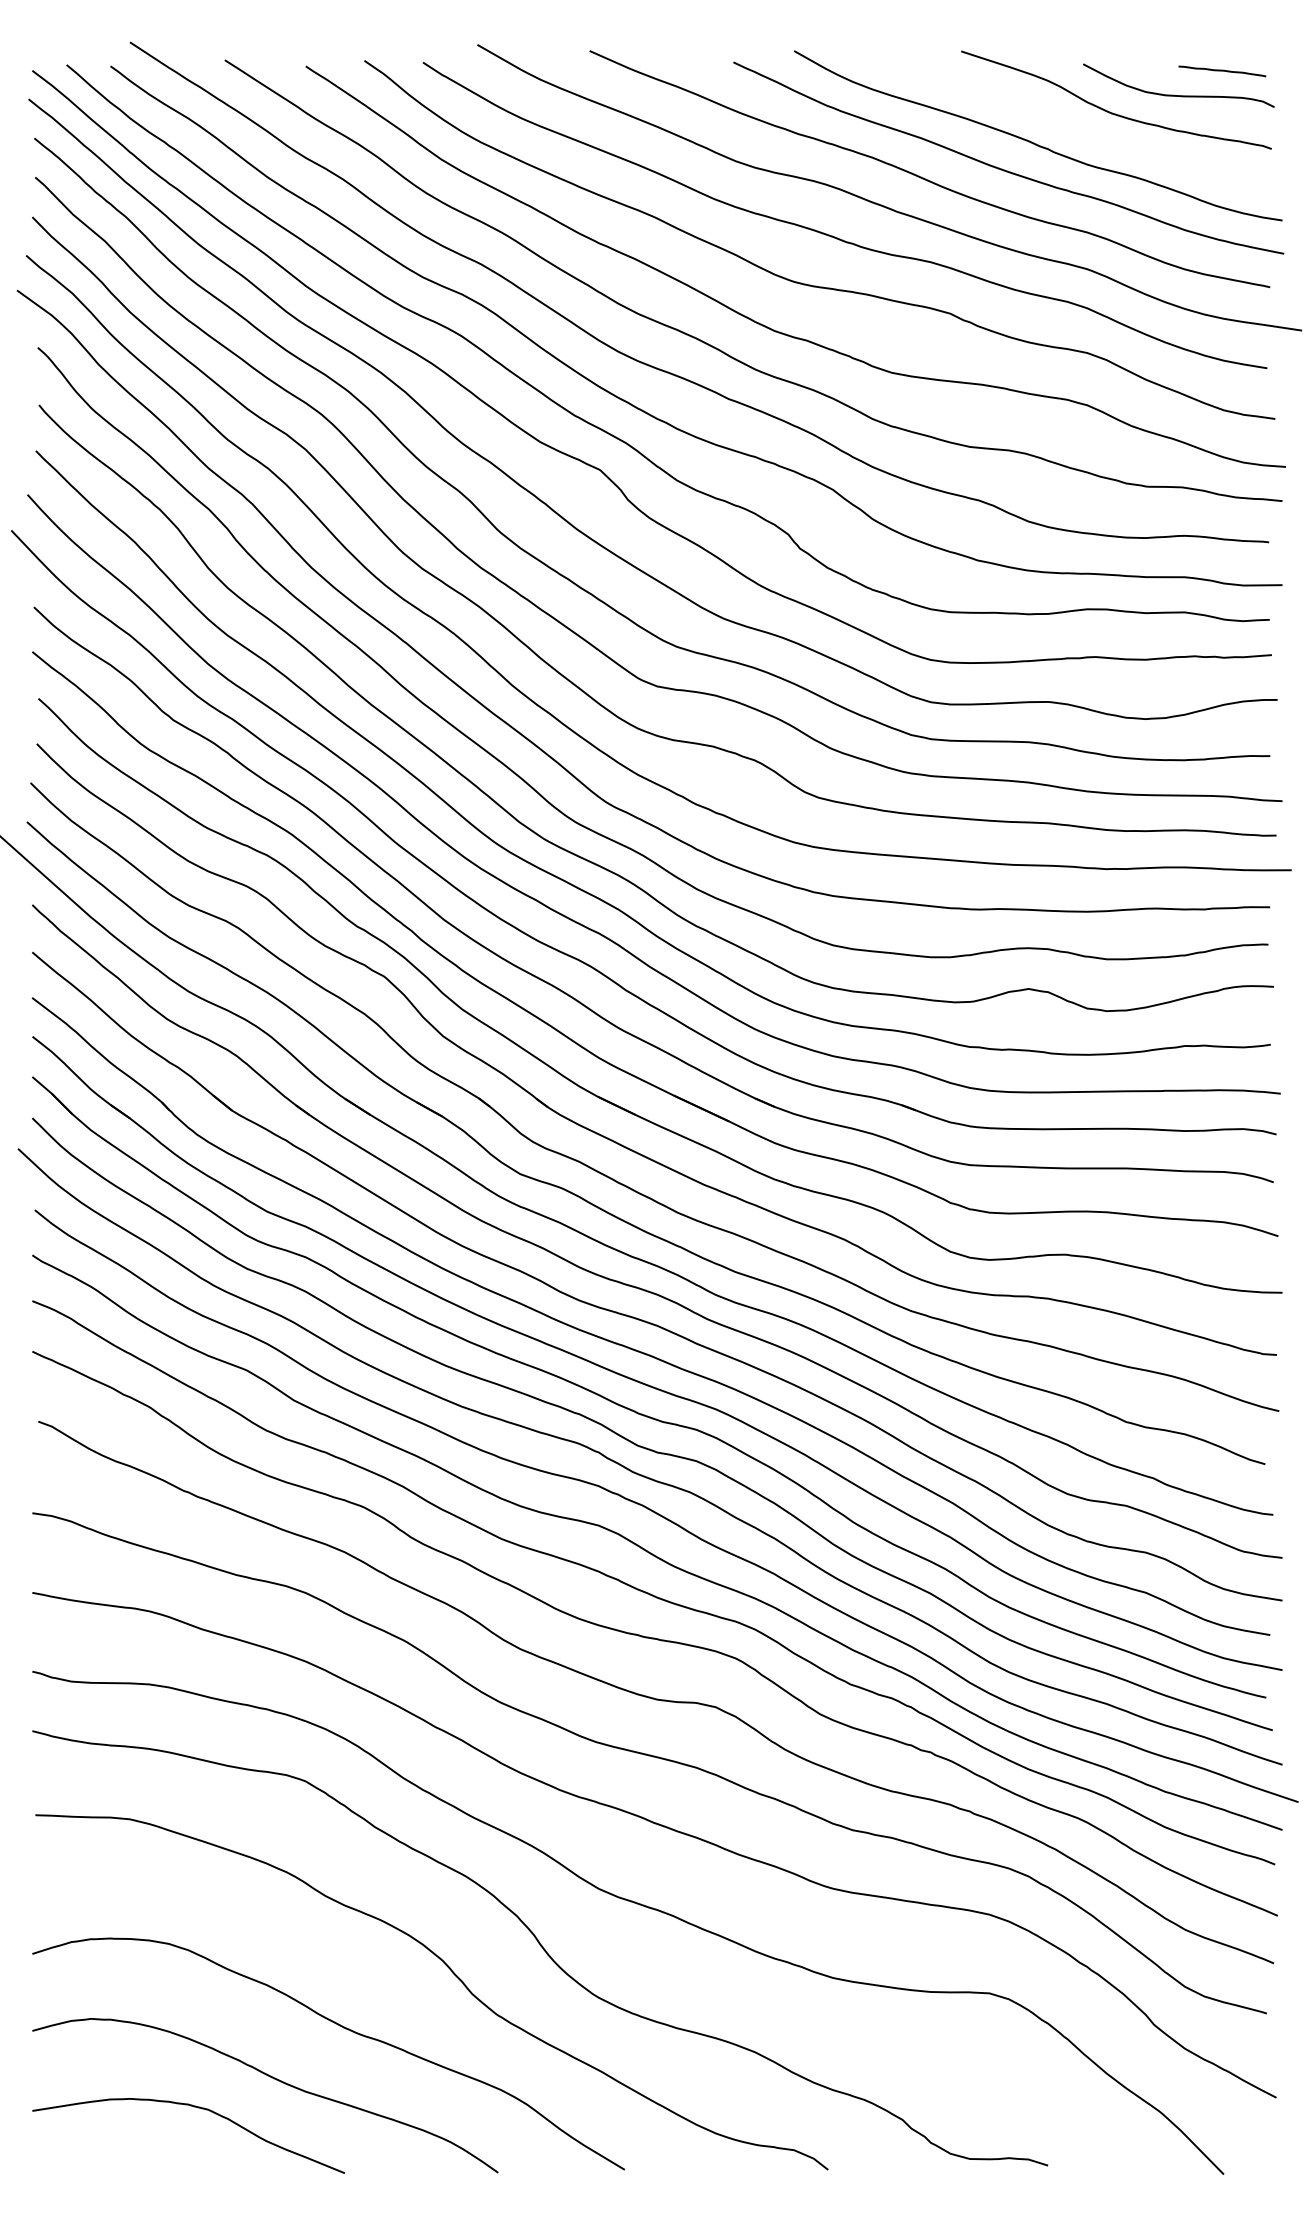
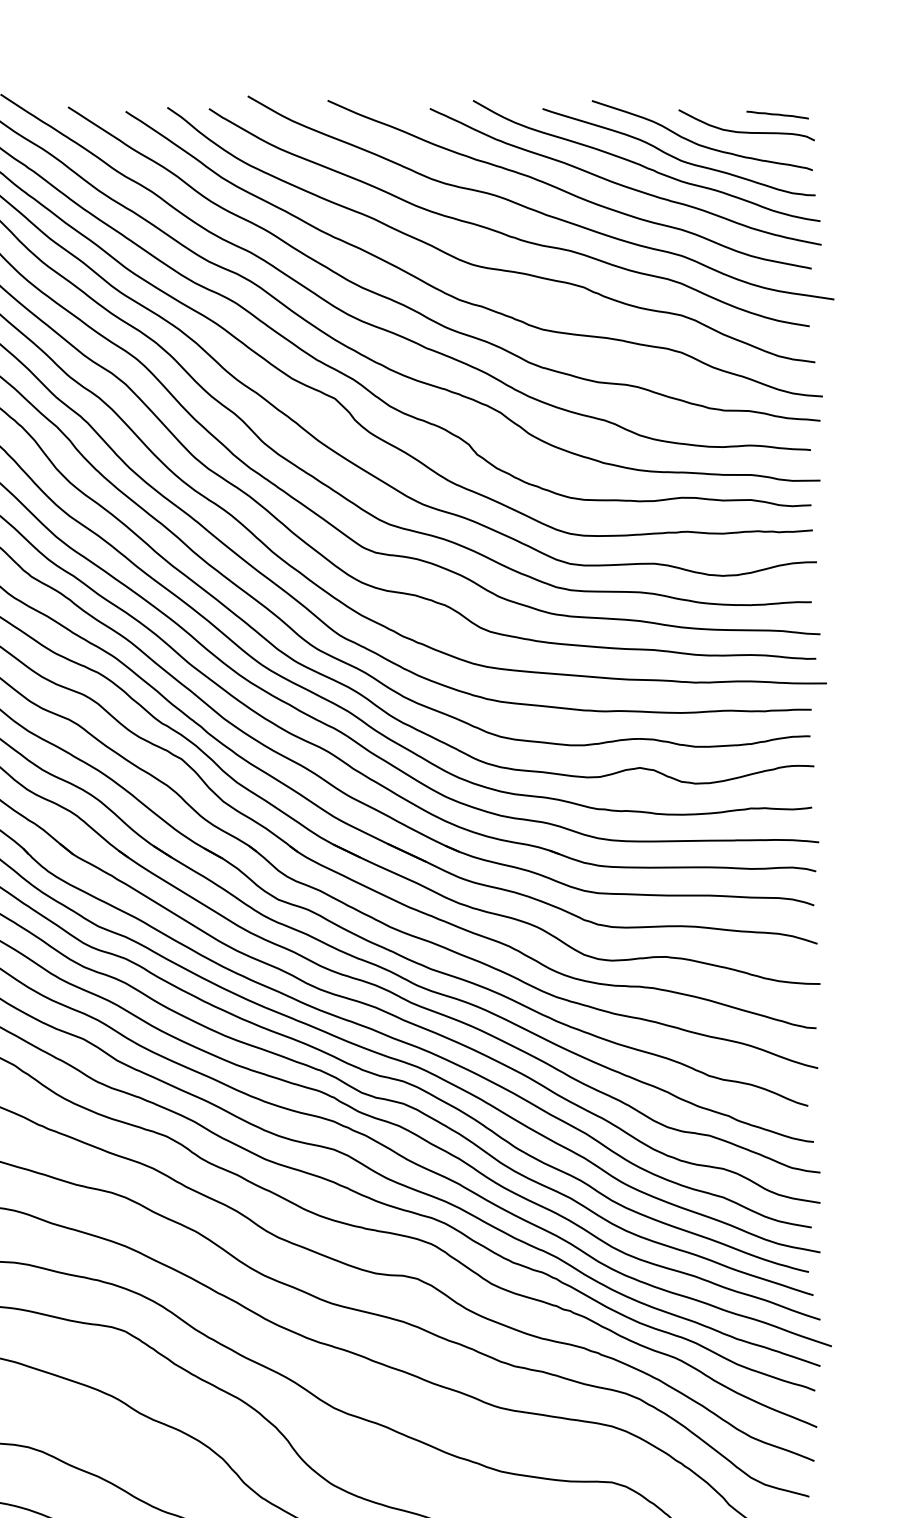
curve: (1080, 131) -> (676, 157), added

